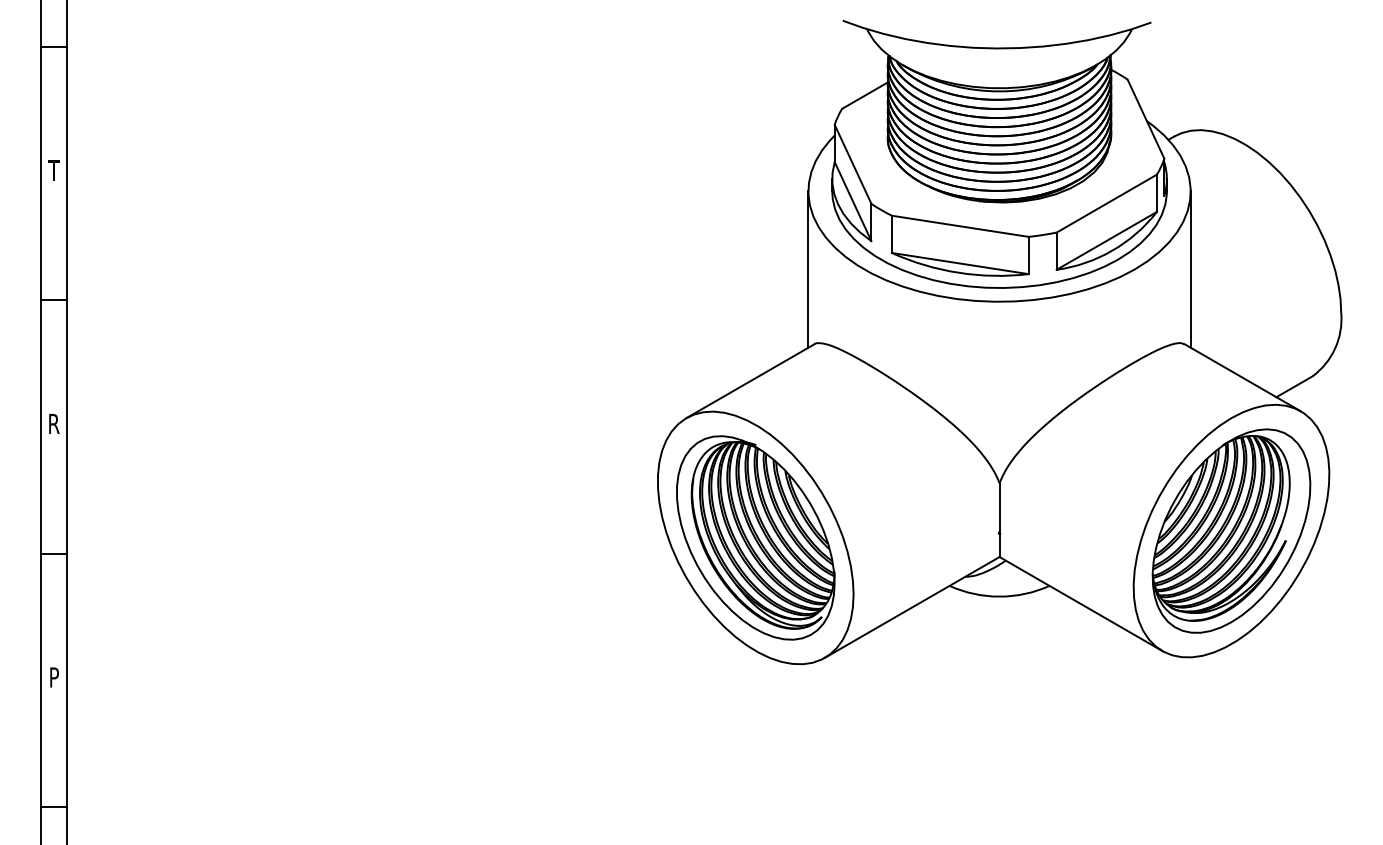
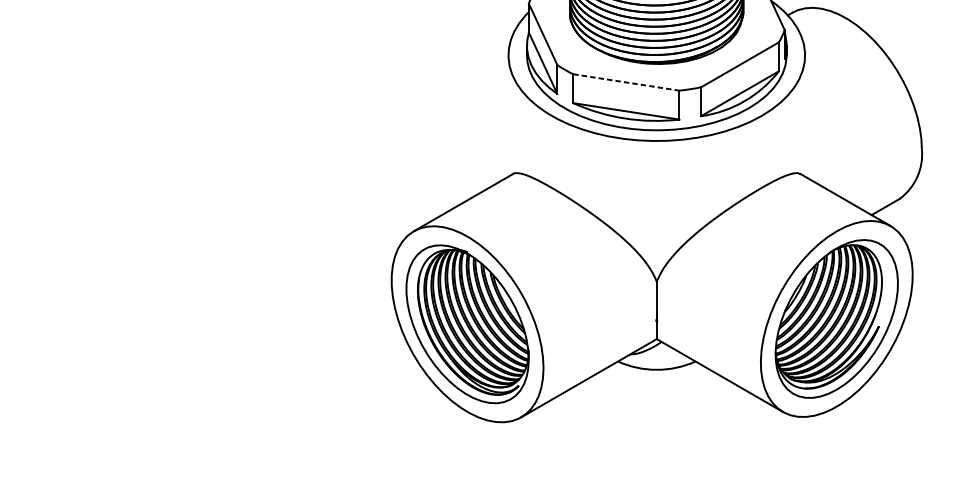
line: (960, 226) -> (626, 82), solid -> dashed
line: (808, 269) -> (508, 115), removed
line: (1190, 269) -> (804, 115), removed

